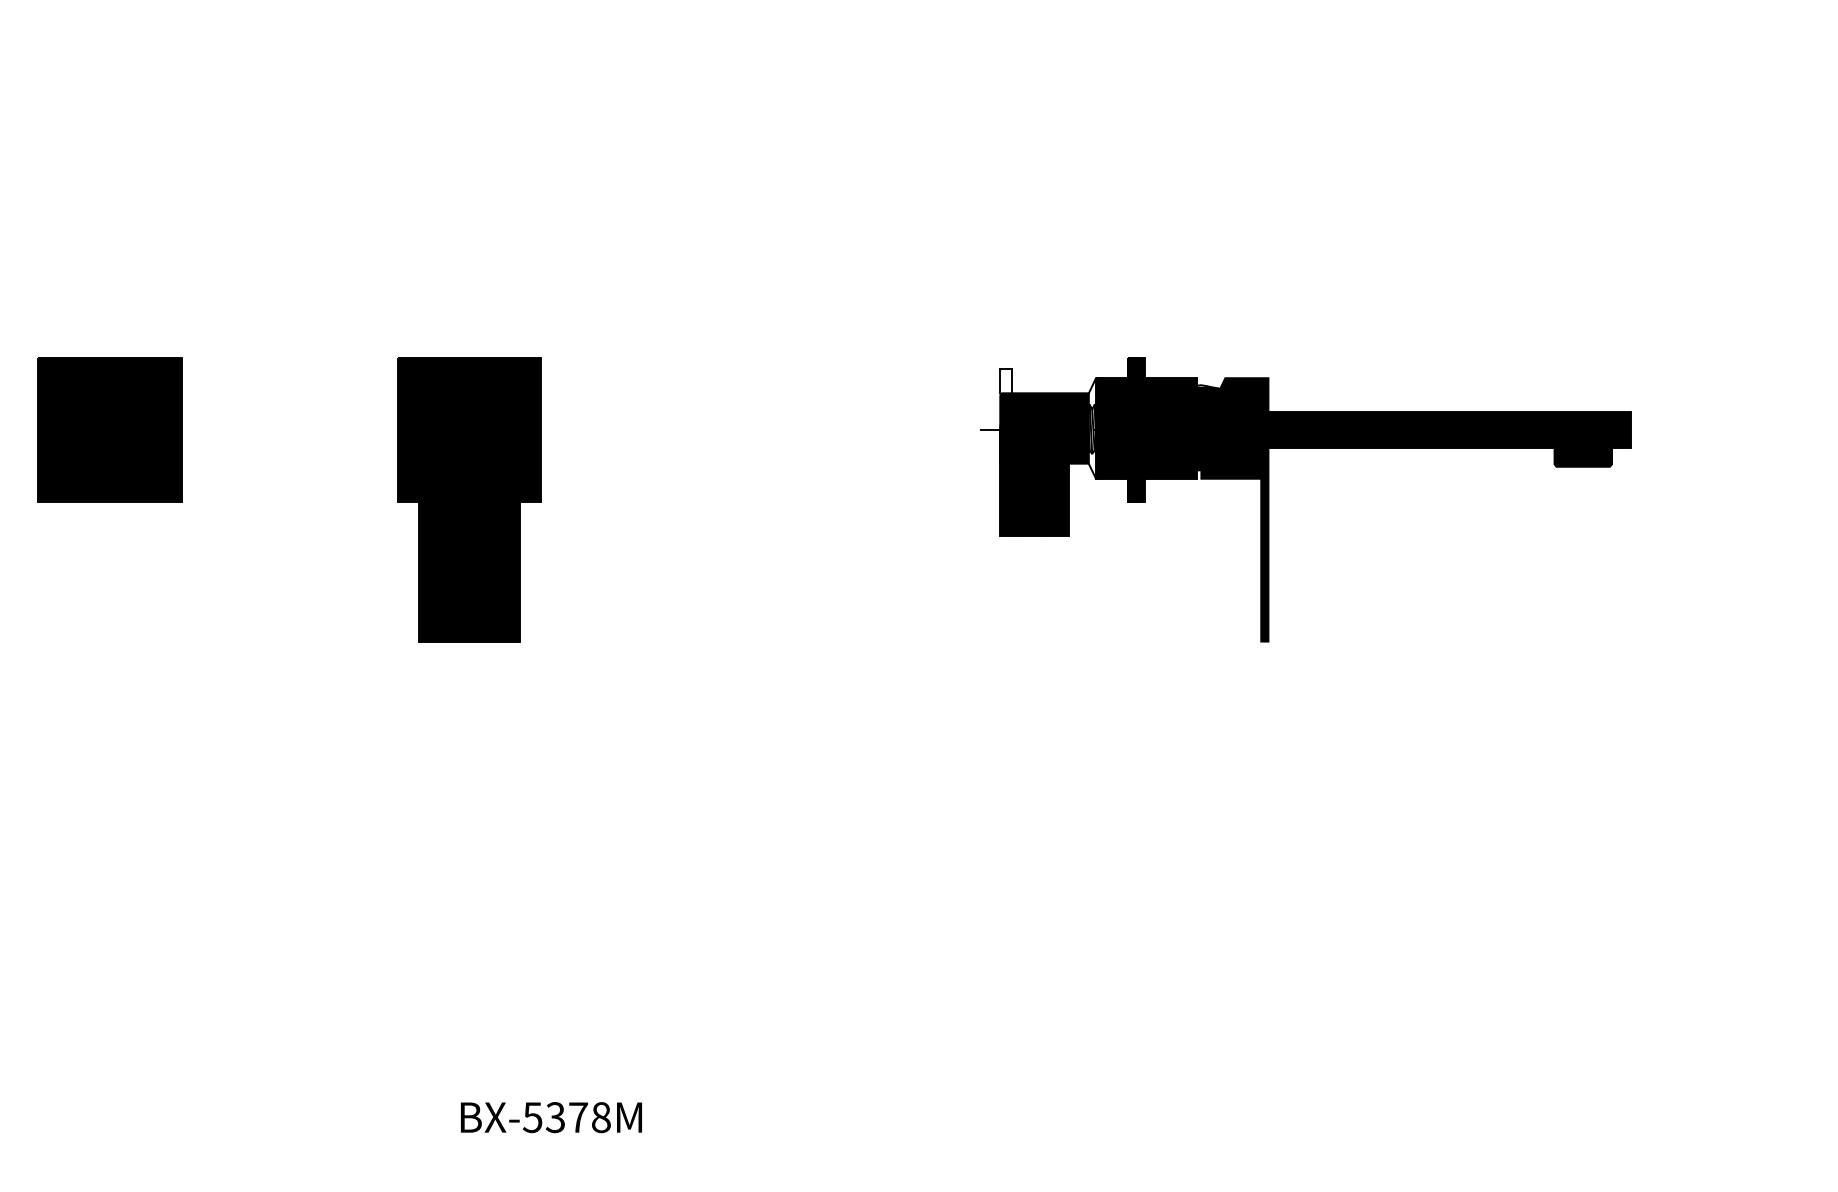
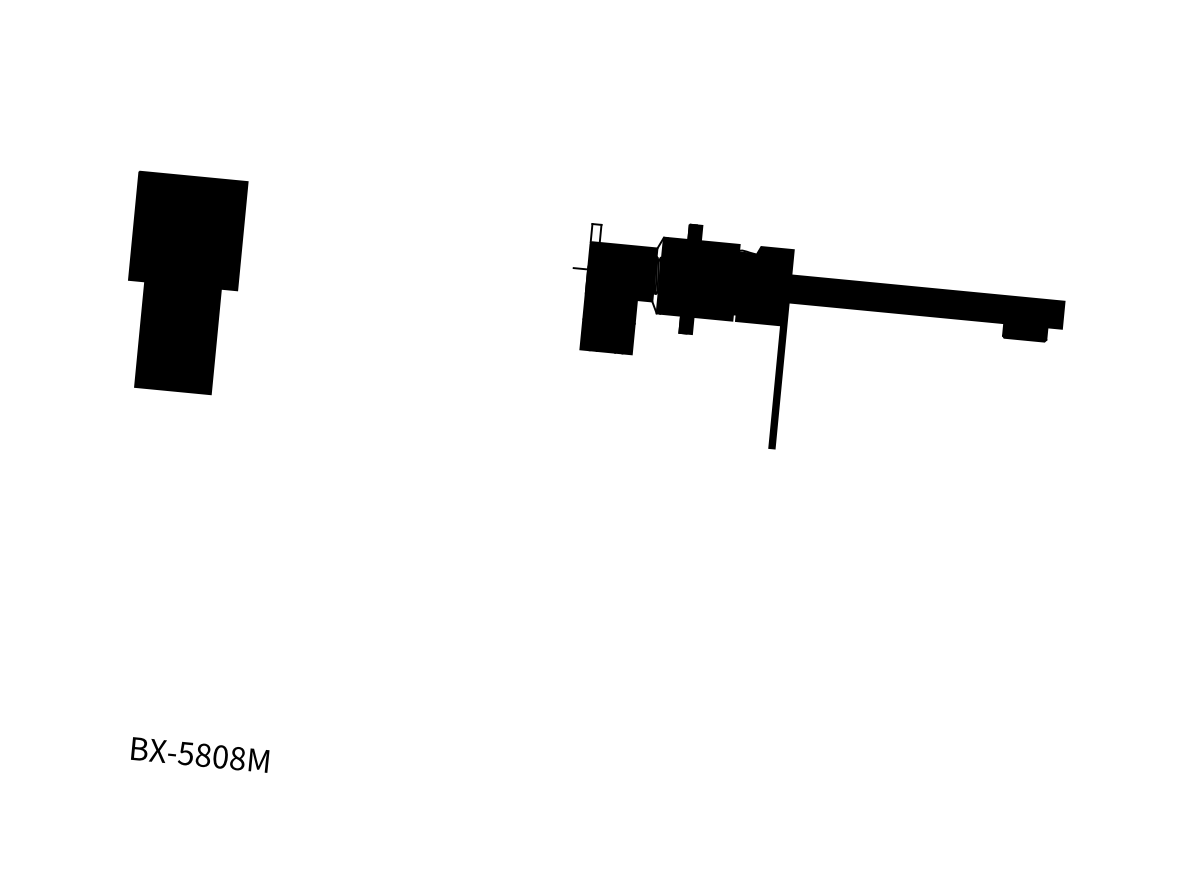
text: (566, 1117) -> (211, 756), BX-5378M -> BX-5808M

